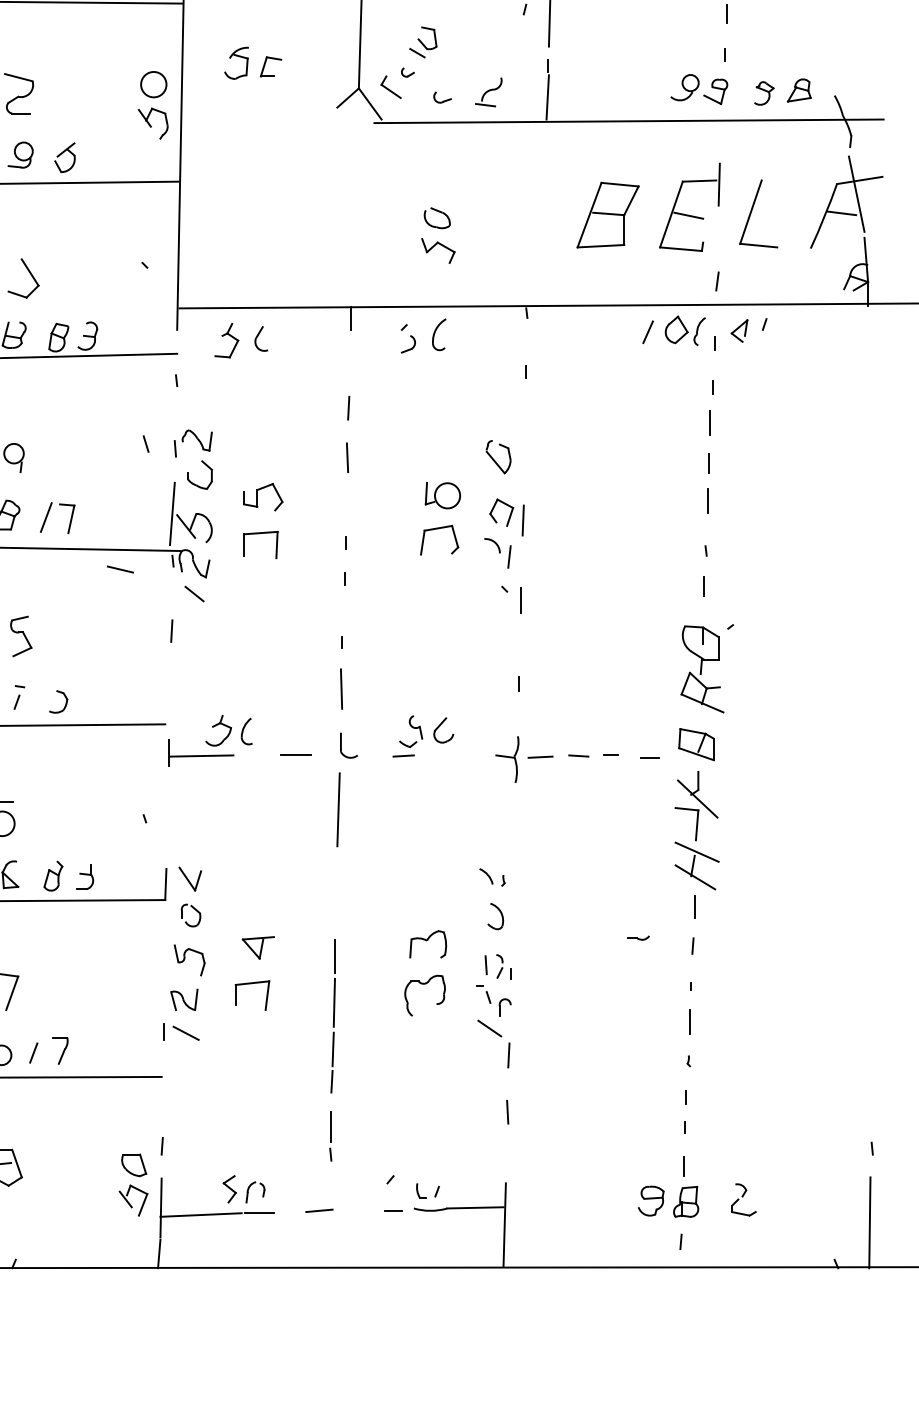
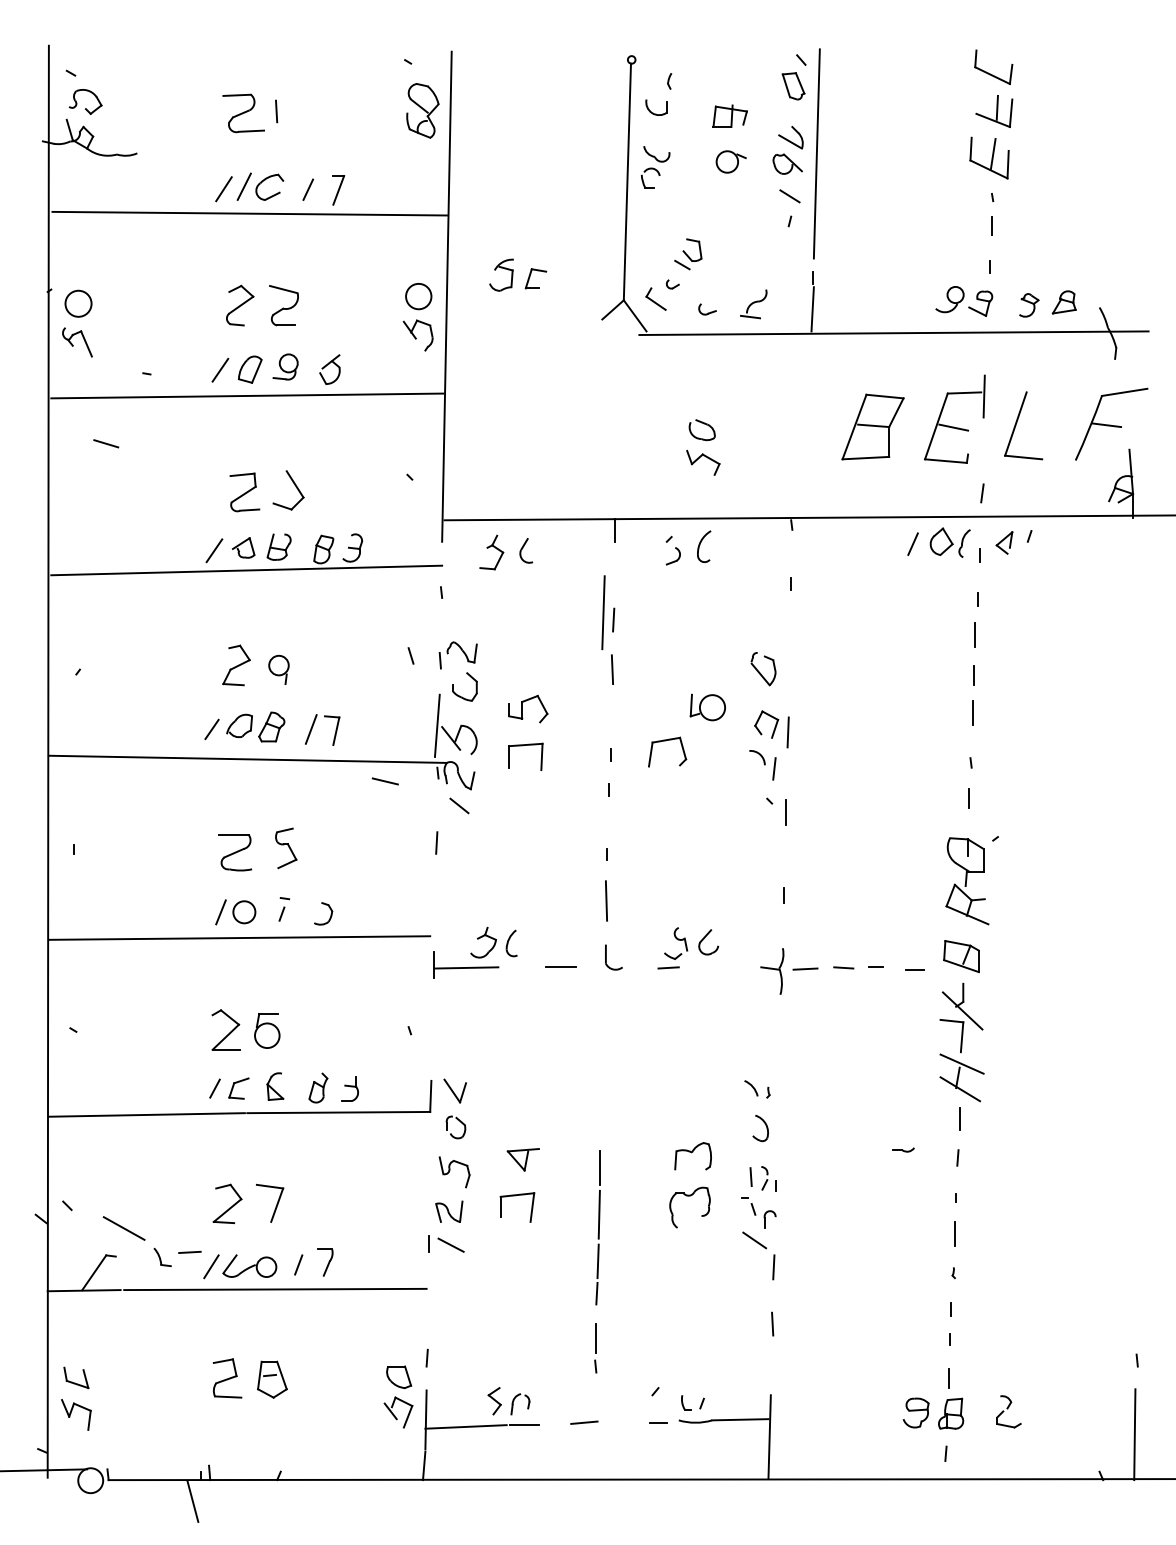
line: (856, 193) -> (1121, 405), removed
part: (438, 529) -> (666, 741), moved
line: (338, 809) -> (603, 612), moved

